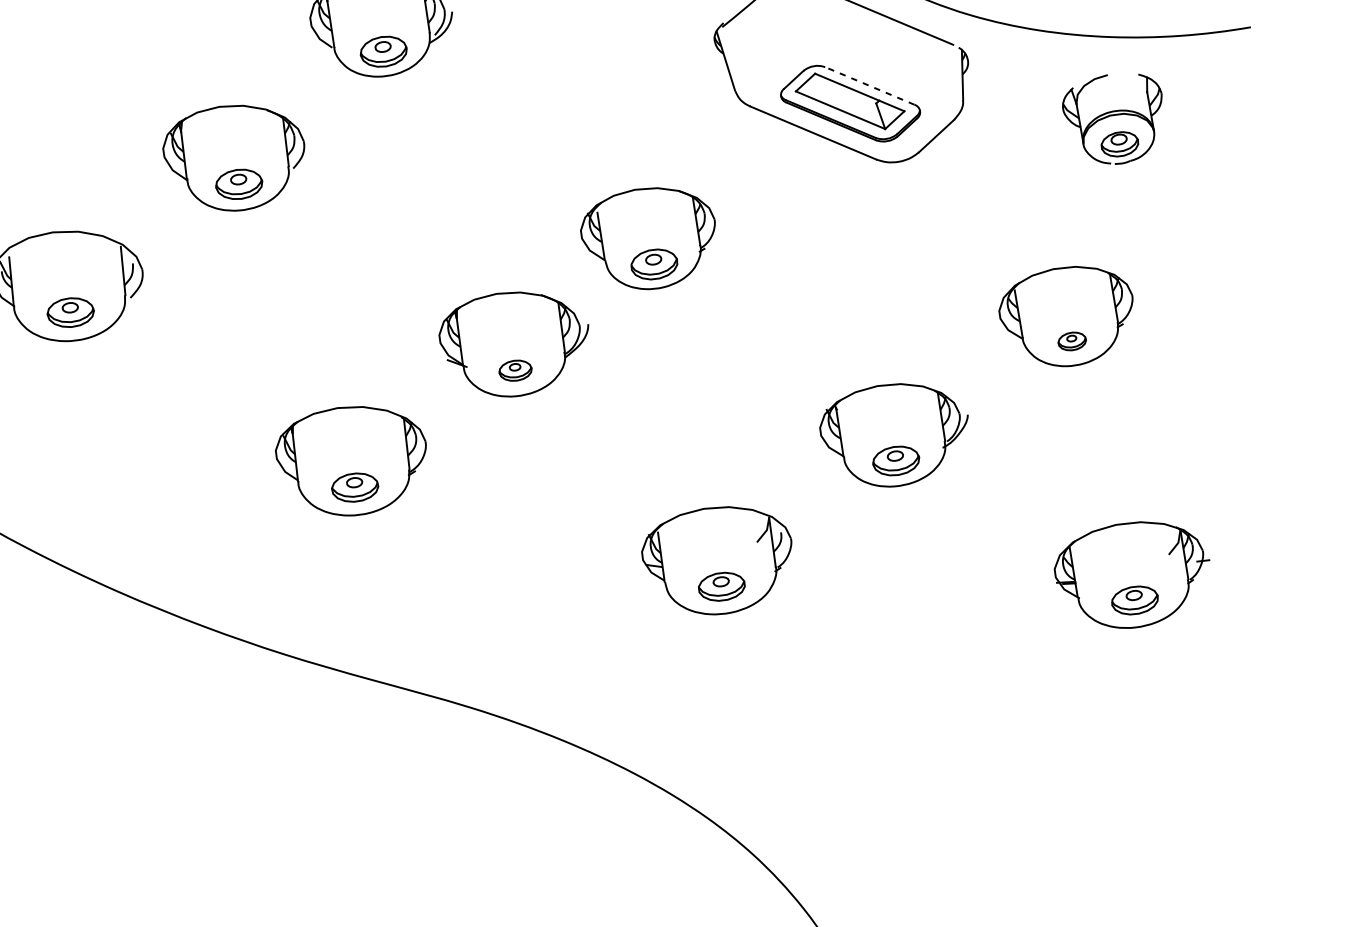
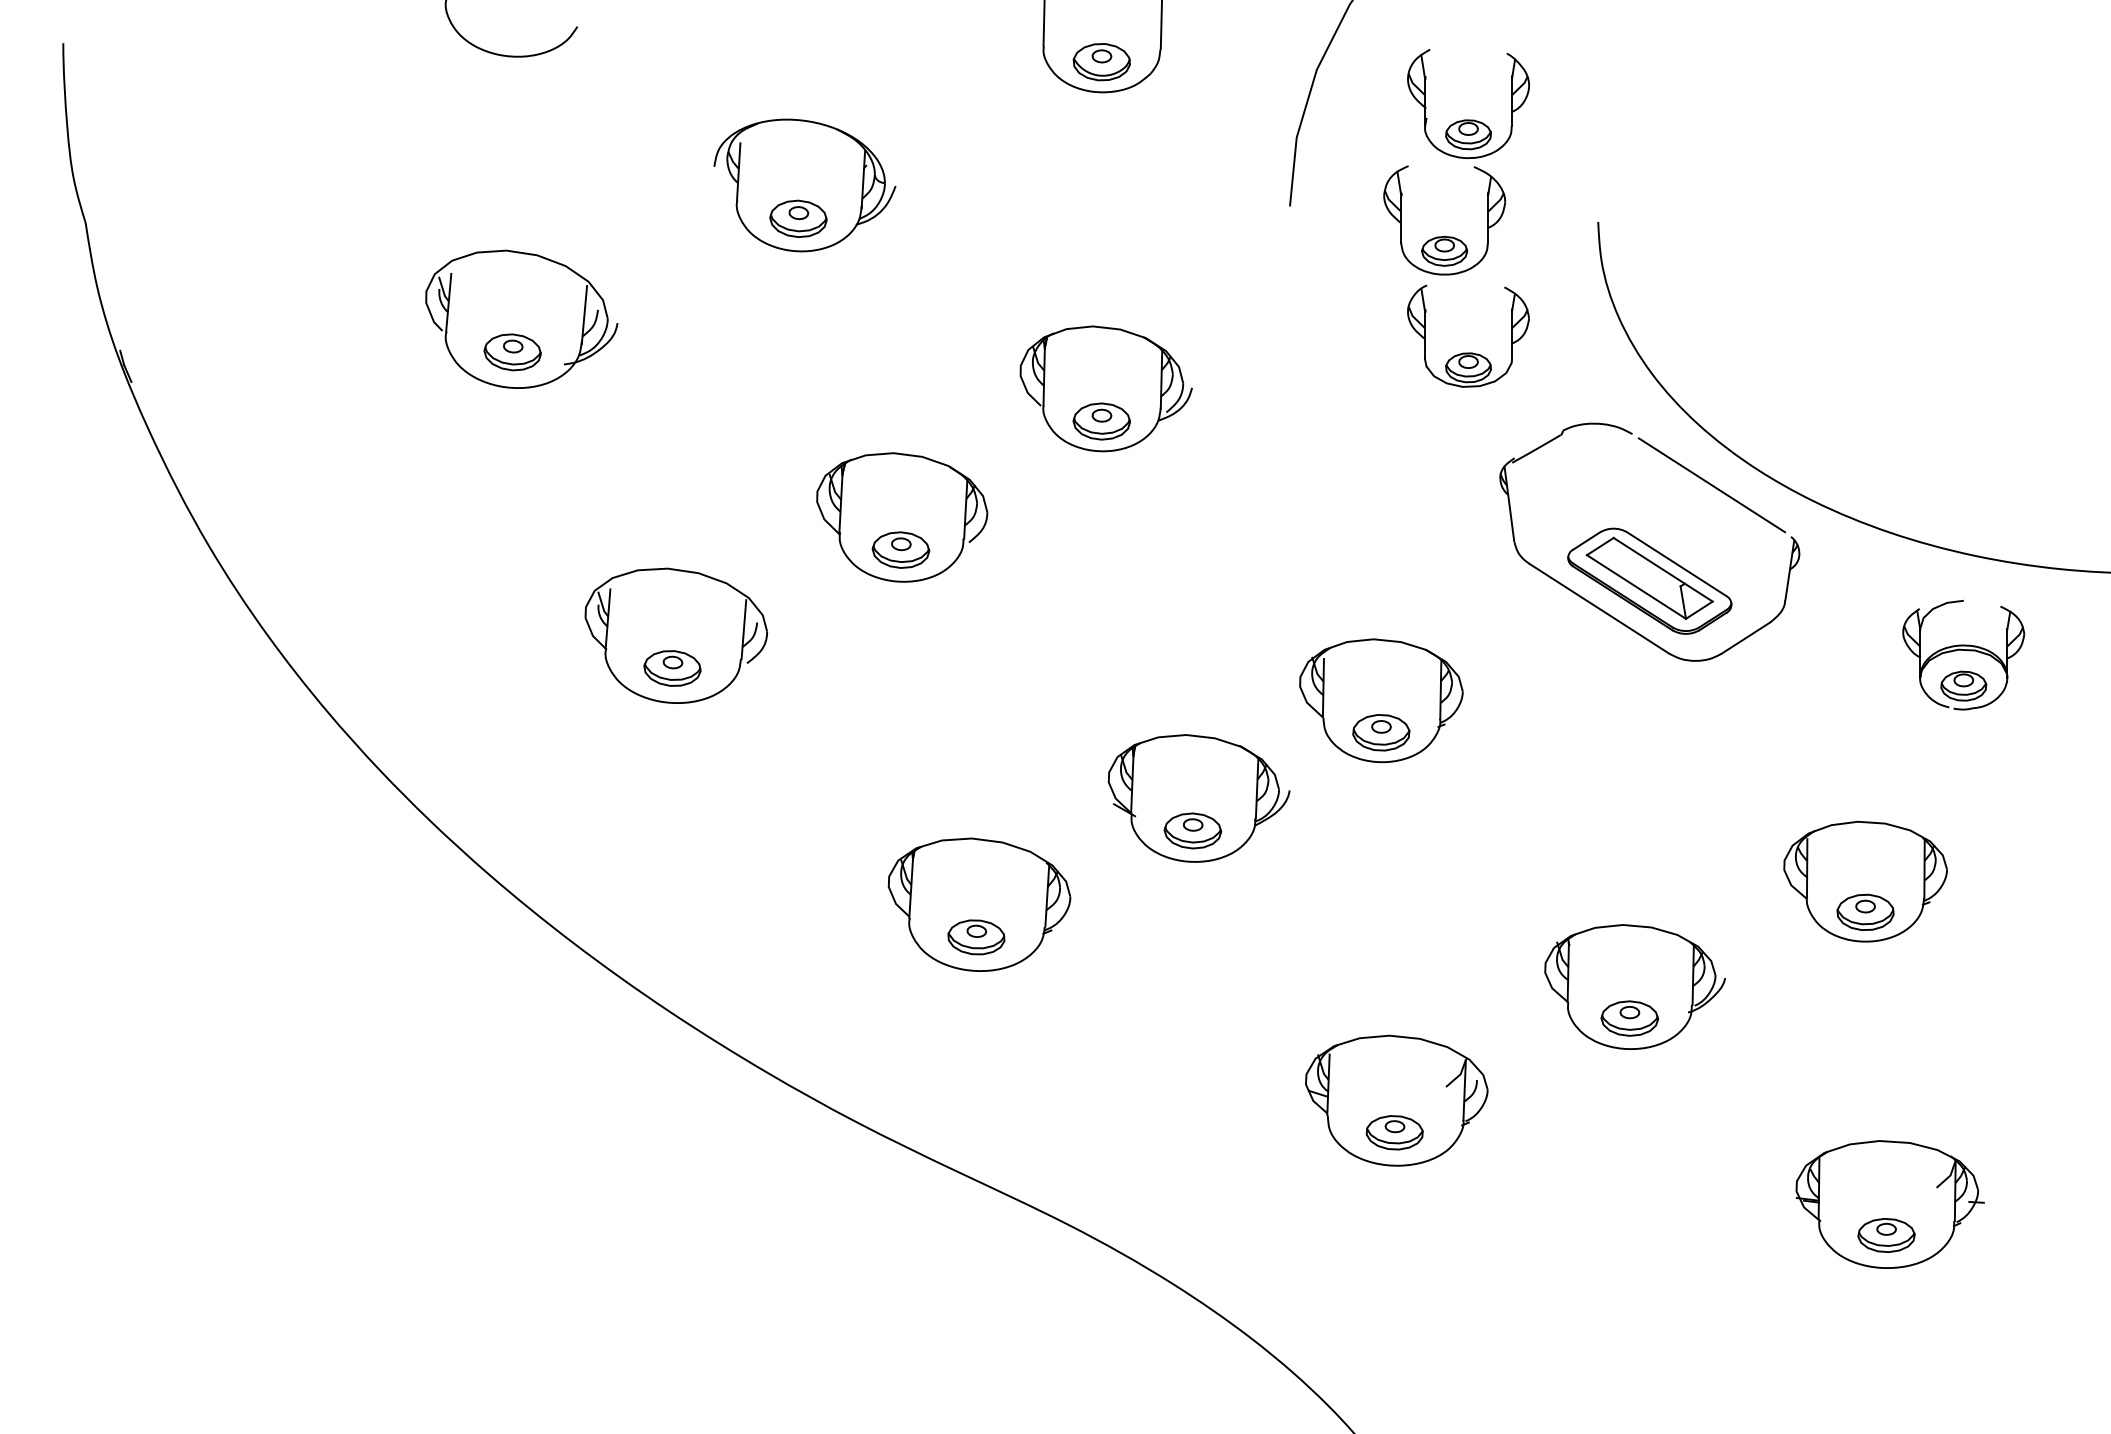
line: (869, 86) -> (1676, 564), dashed -> solid
part: (1072, 340) -> (1865, 911), size x1.67
part: (515, 370) -> (1192, 830), size x1.43

